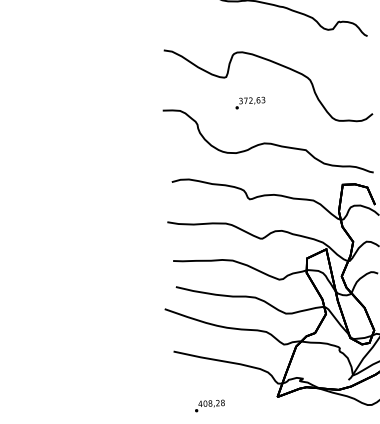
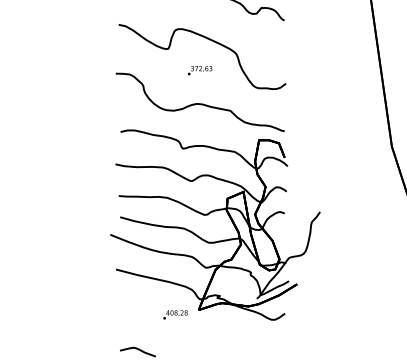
text: (250, 102) -> (200, 70), moved
text: (209, 405) -> (175, 314), moved

